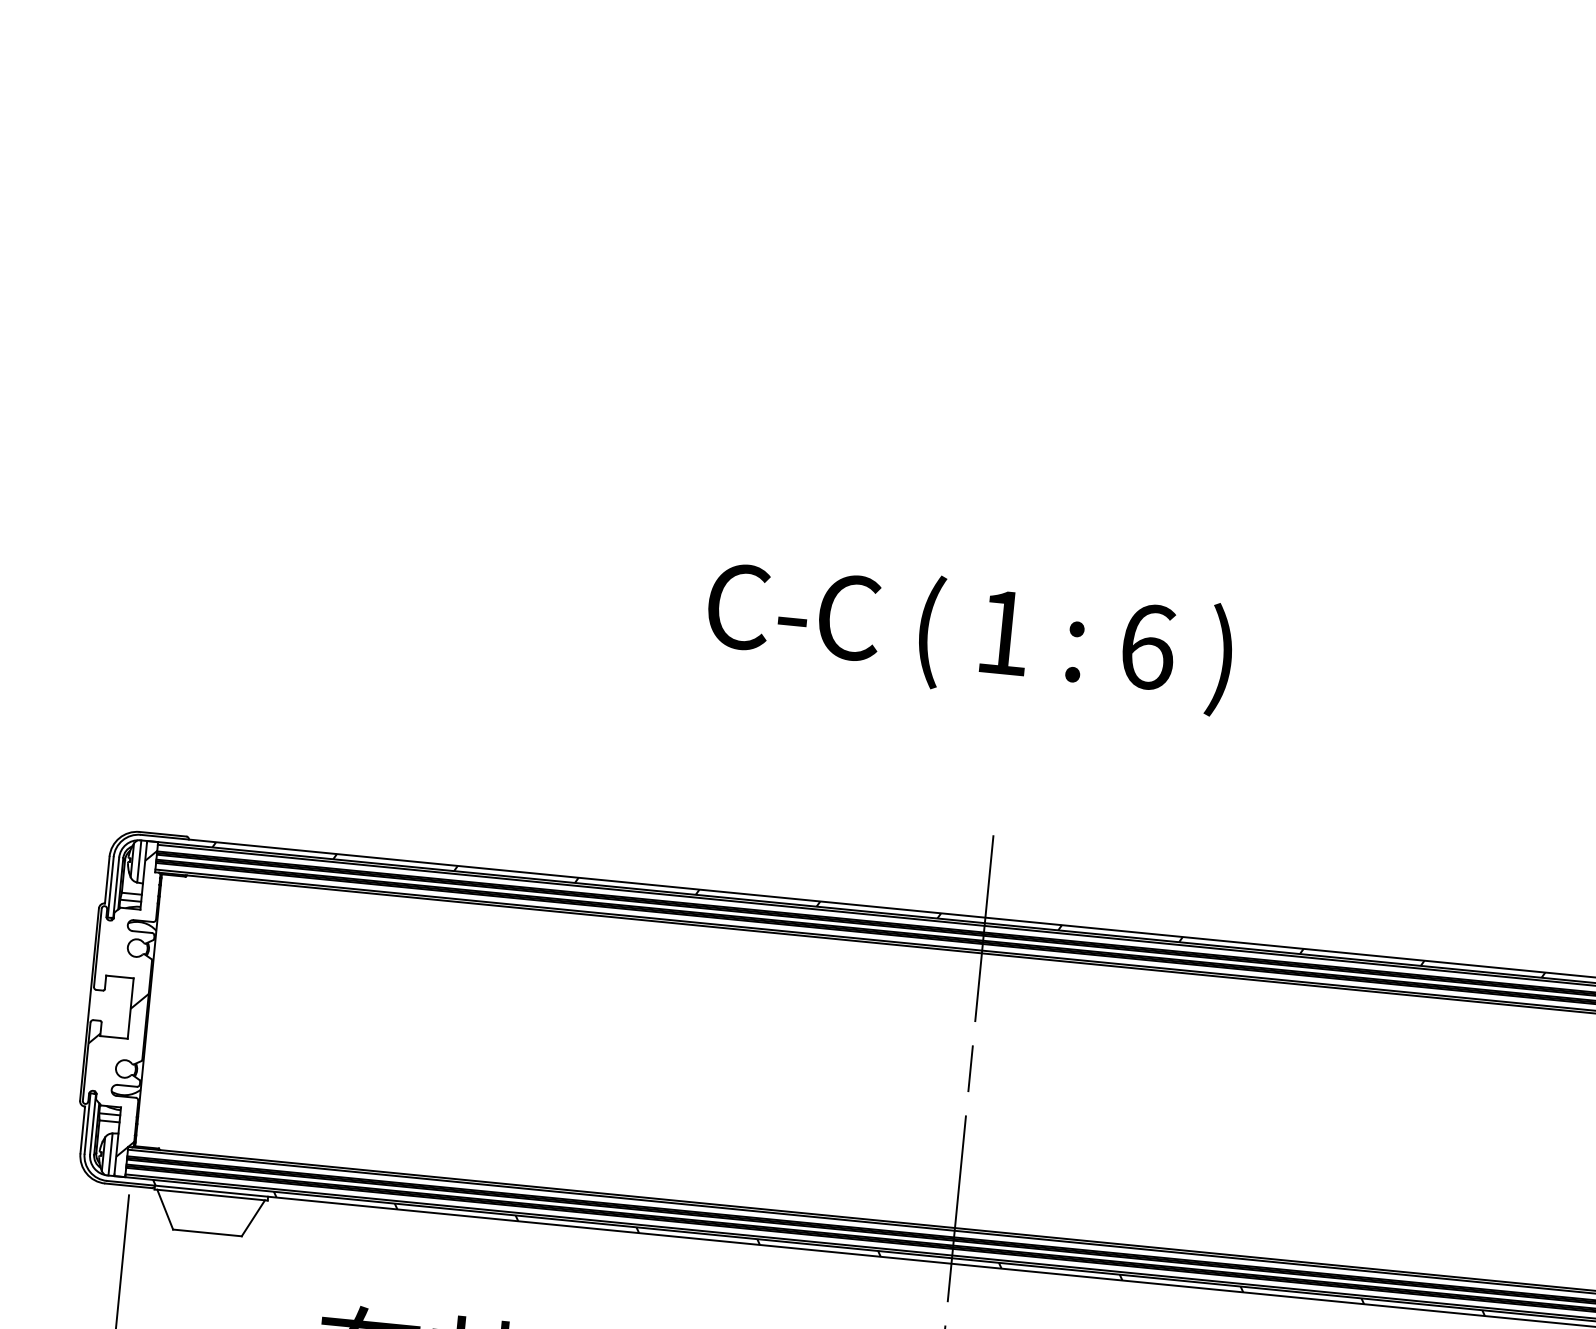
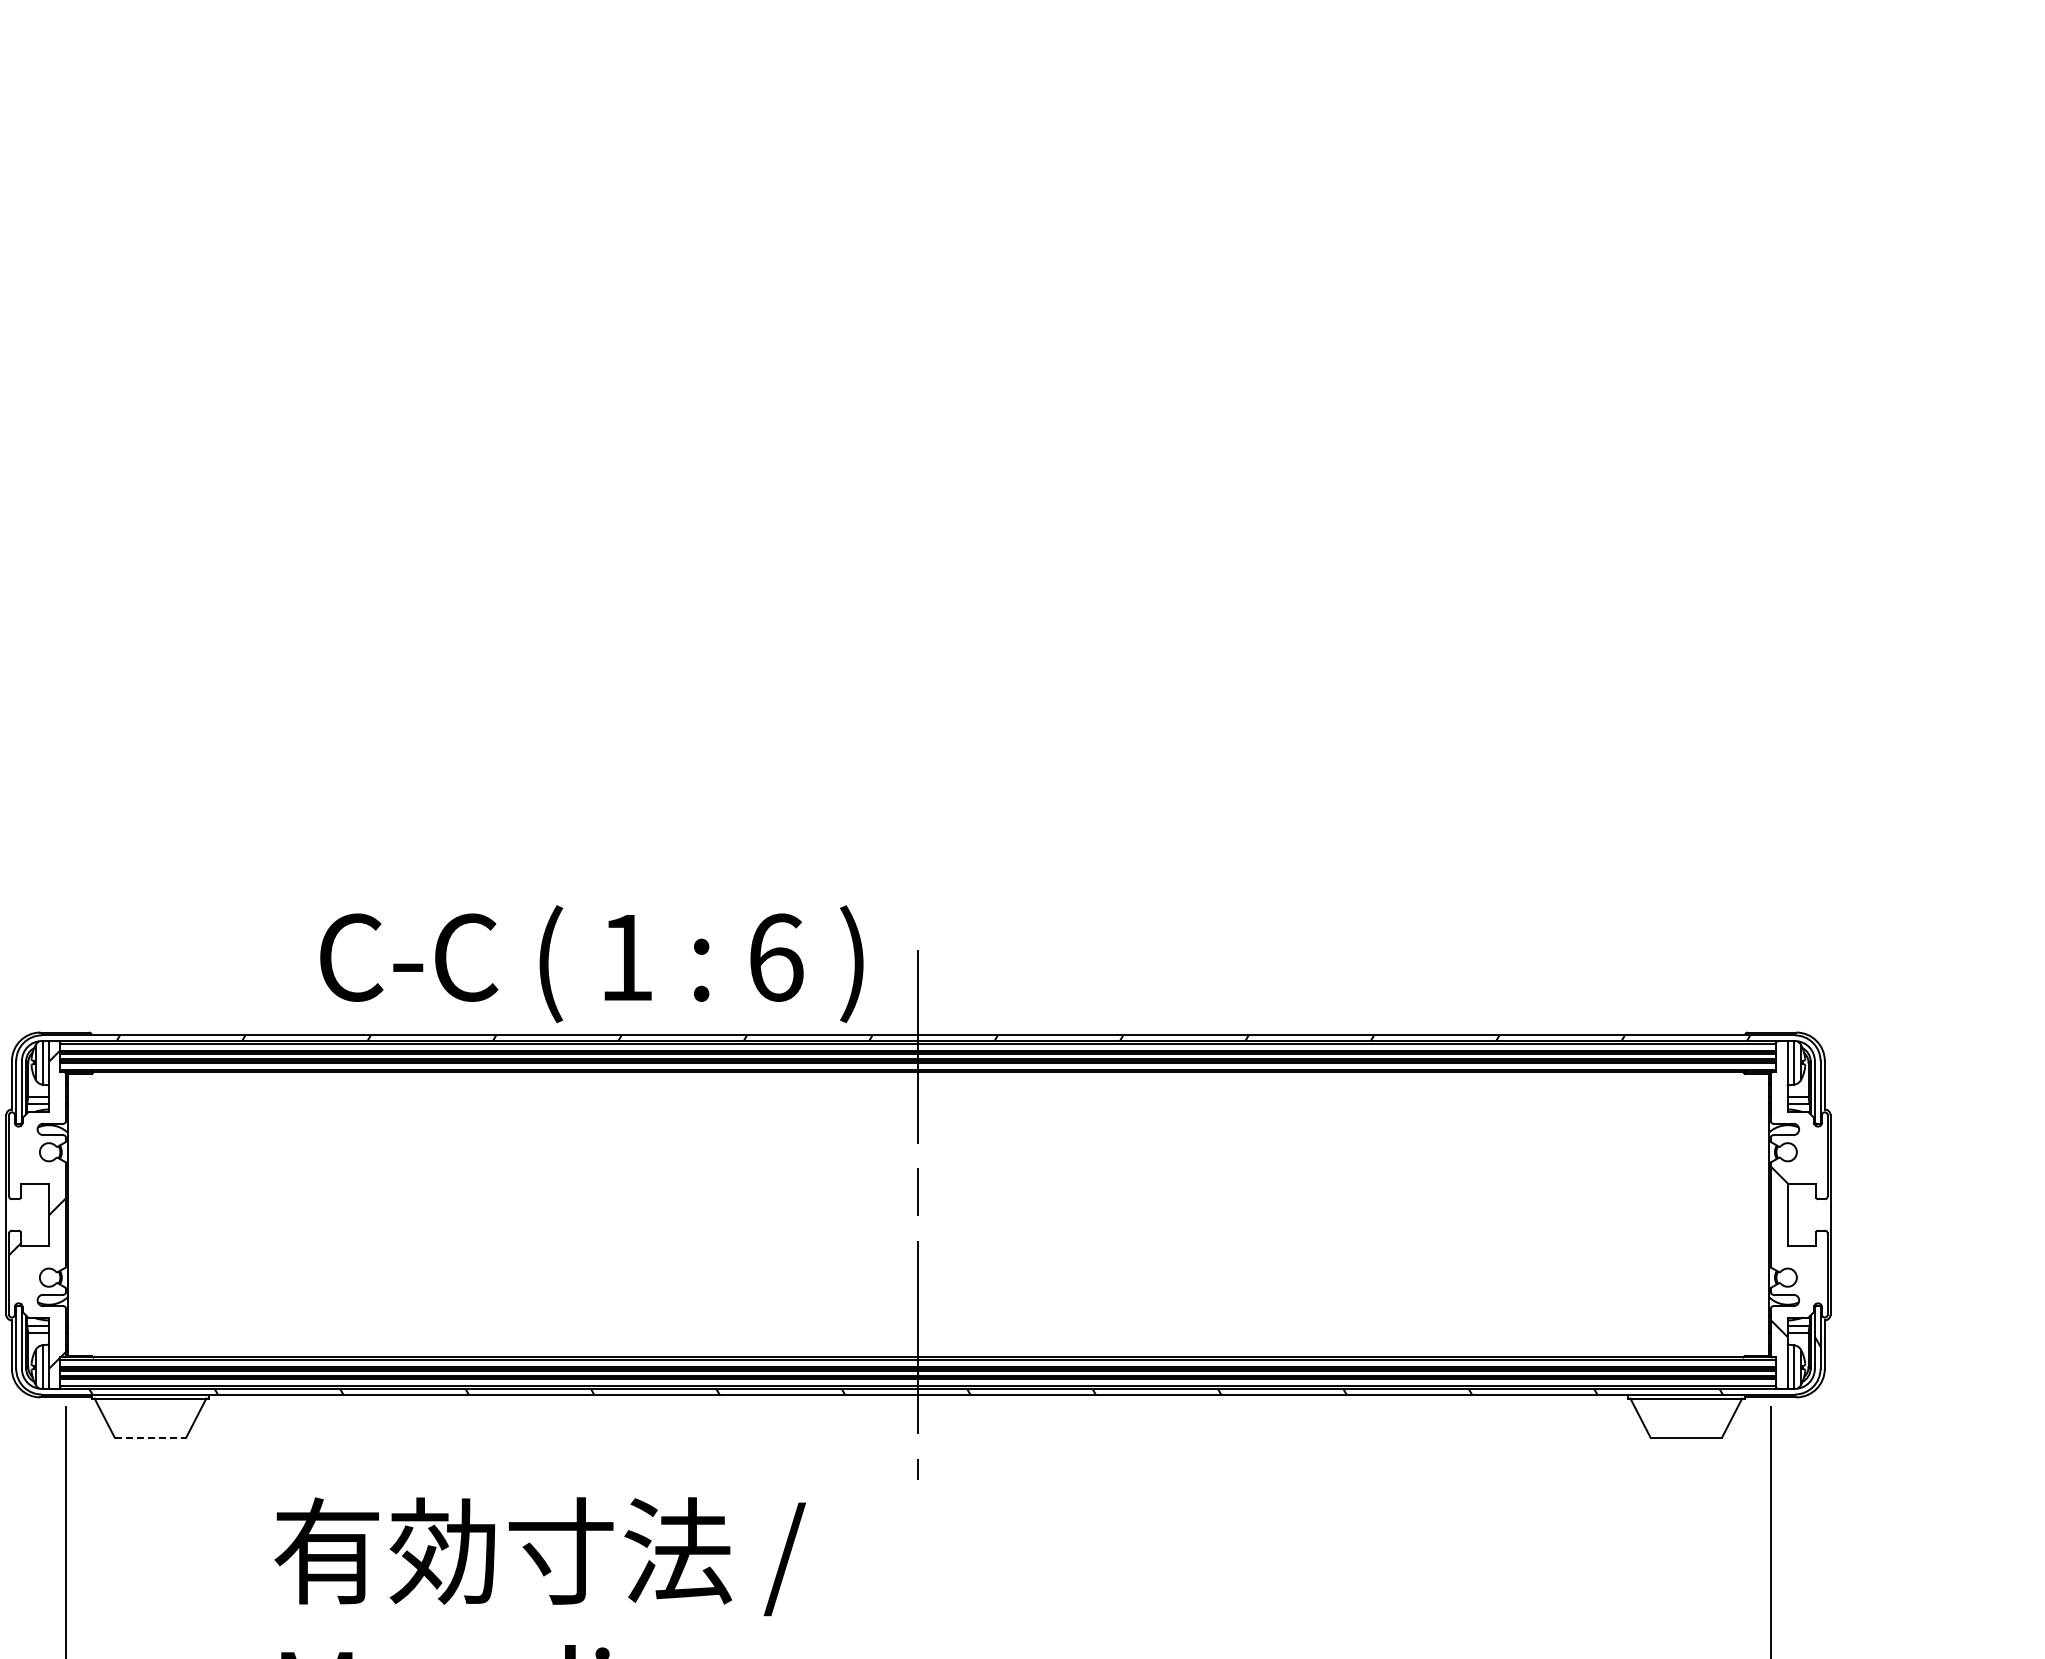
text: (969, 636) -> (591, 964), moved
line: (207, 1232) -> (150, 1437), solid -> dashed

